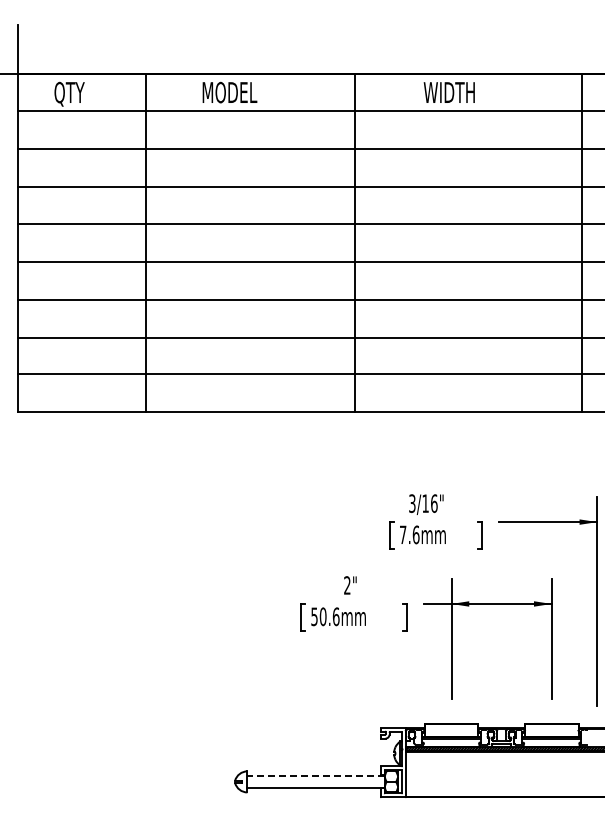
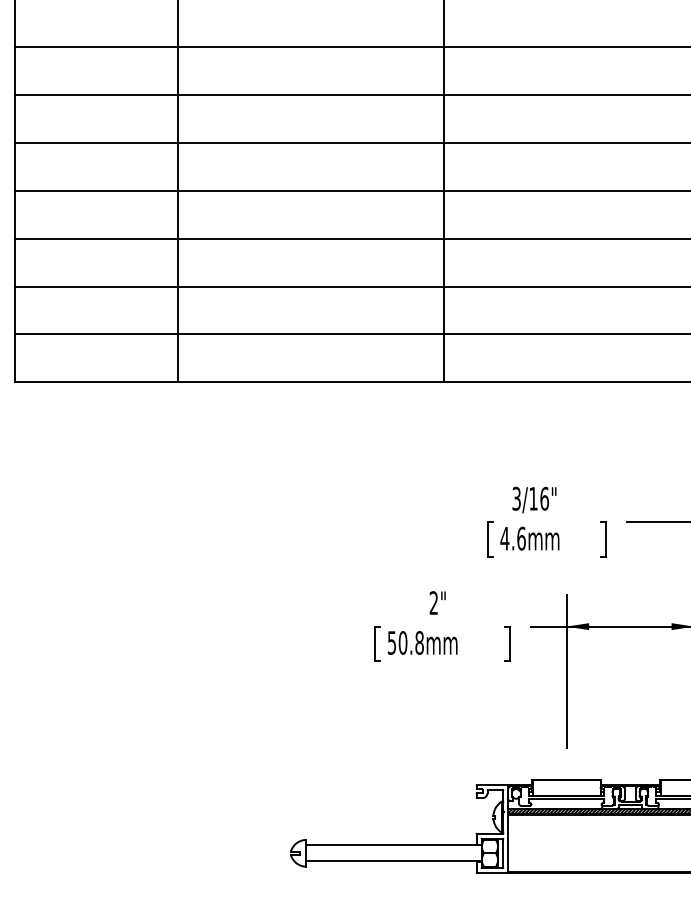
text: (402, 534) -> (504, 538), 7.6mm -> 4.6mm
text: (335, 616) -> (418, 642), 50.6mm -> 50.8mm
line: (316, 775) -> (394, 845), dashed -> solid

